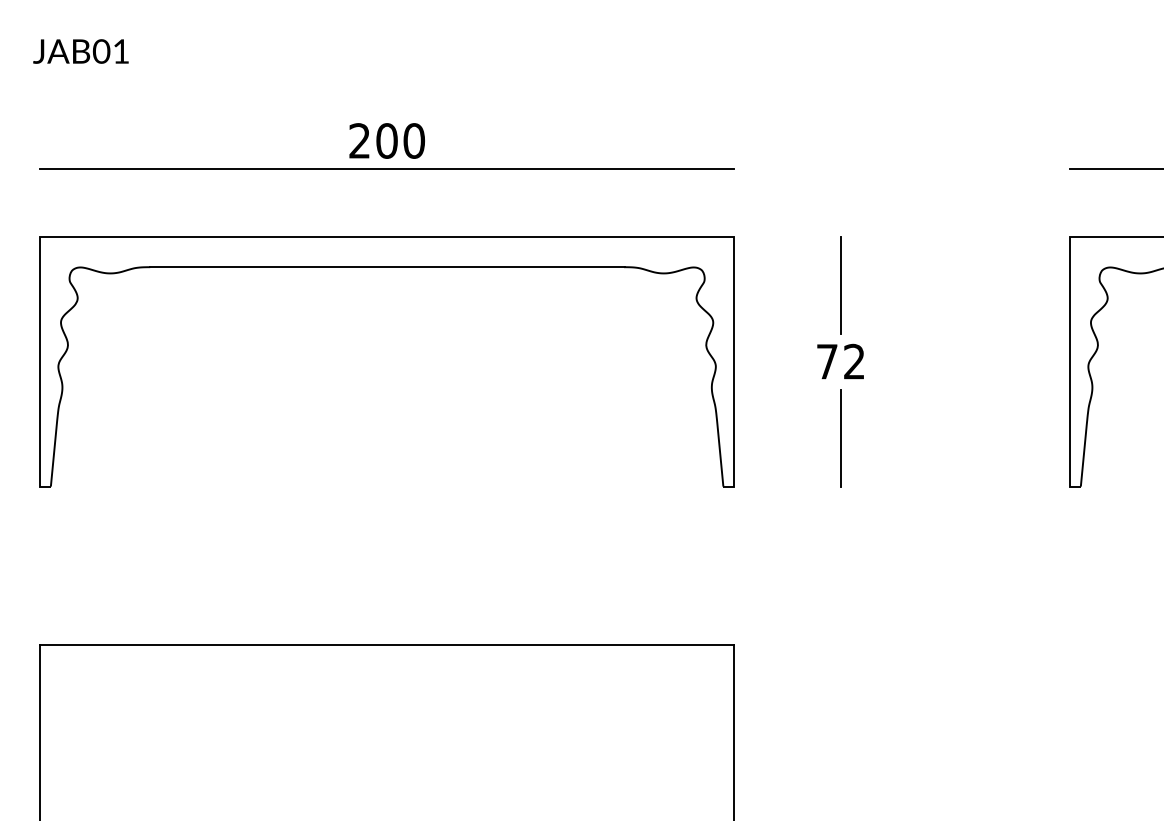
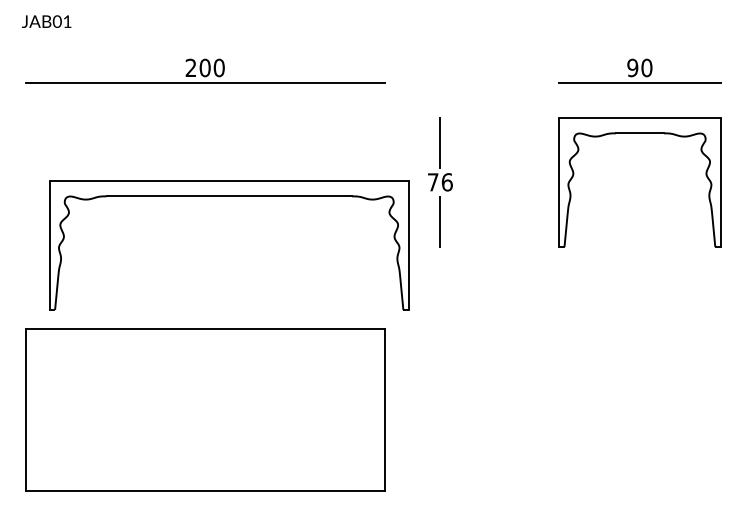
part: (387, 267) -> (229, 196), moved
text: (852, 362) -> (446, 182), 72 -> 76

